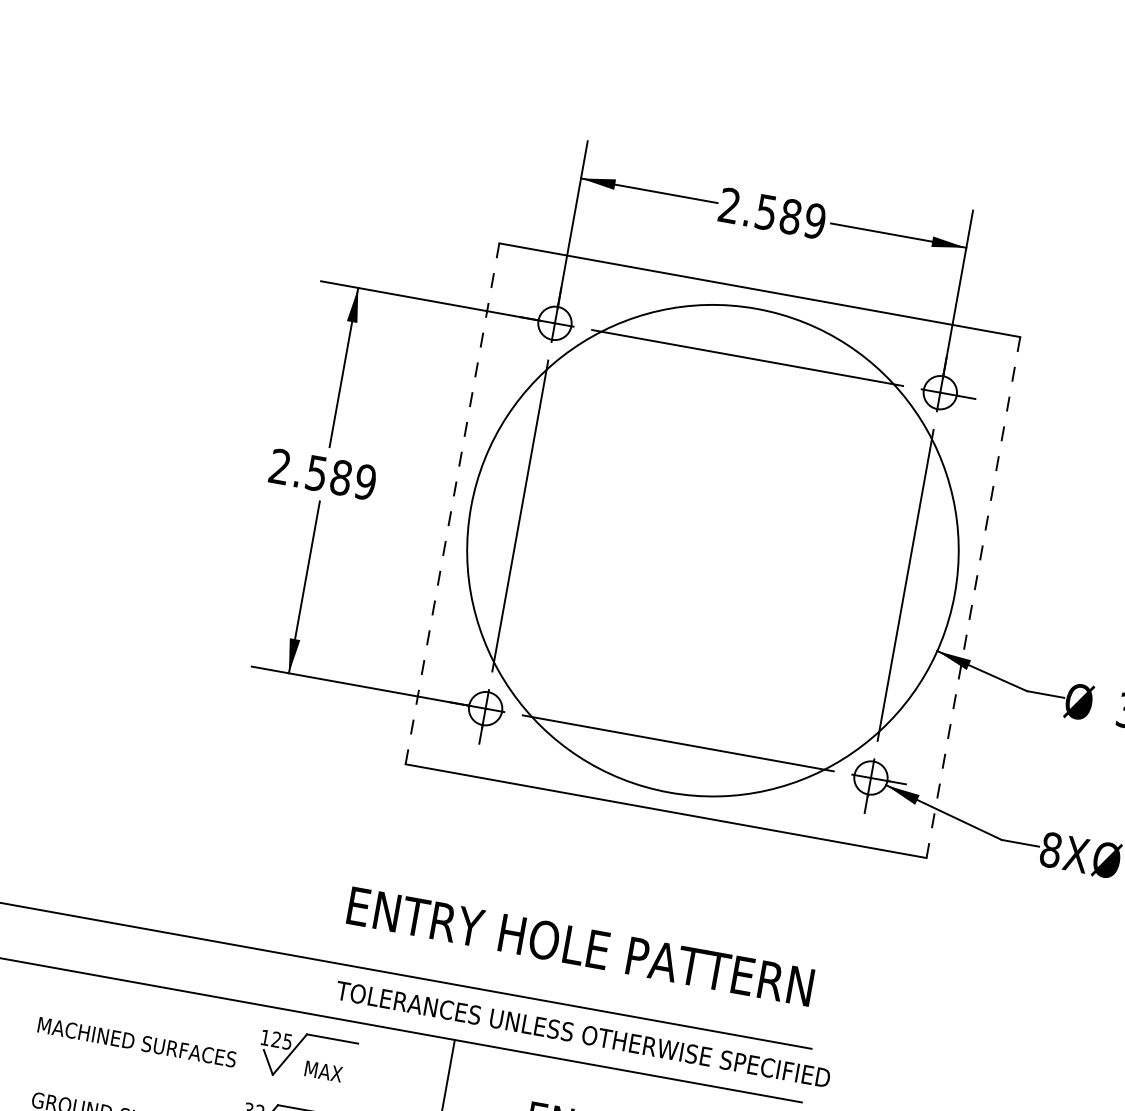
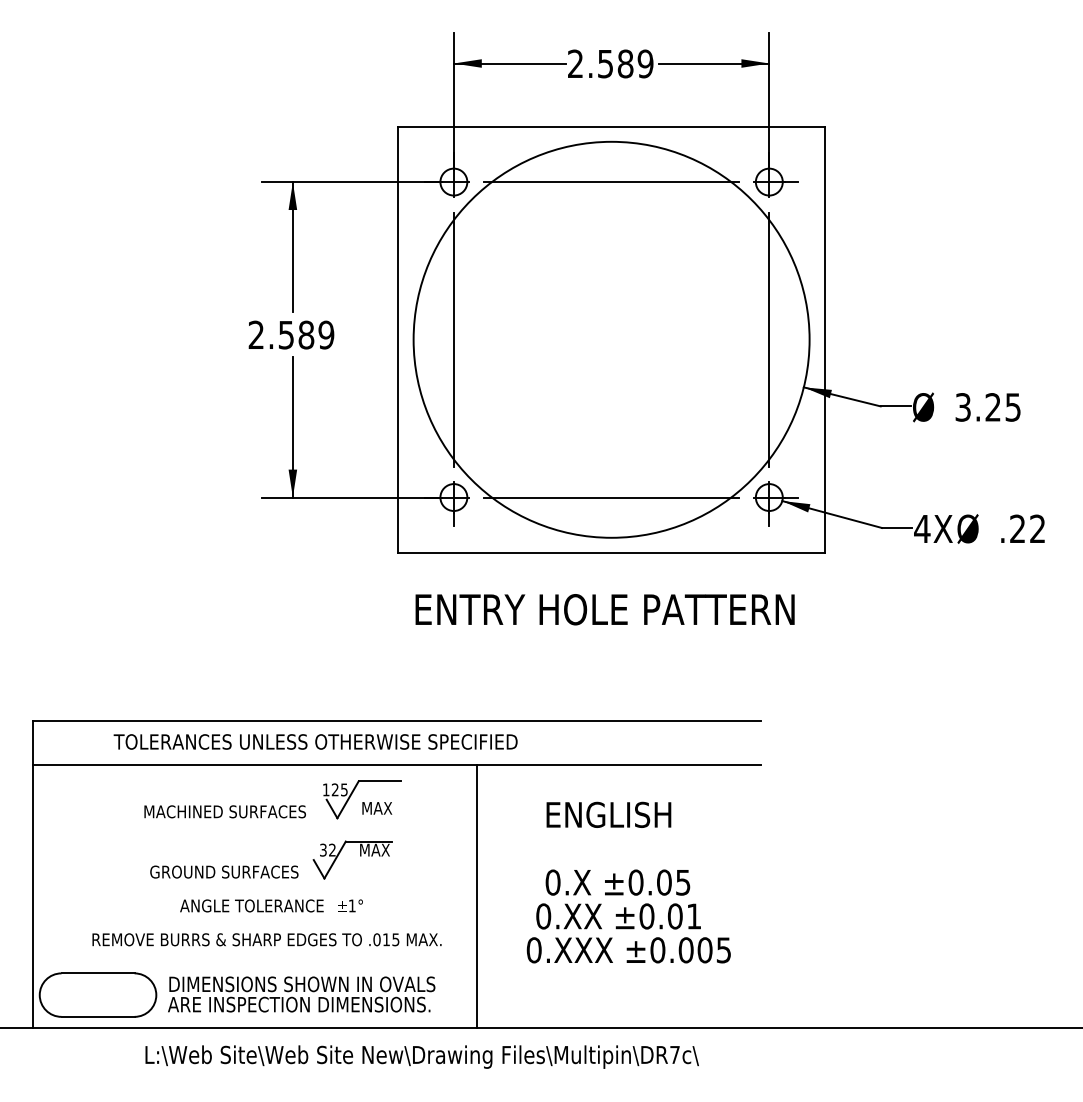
line: (452, 504) -> (398, 340), dashed -> solid
line: (973, 597) -> (824, 339), dashed -> solid
text: (1051, 849) -> (922, 528), 8X -> 4X
text: (579, 946) -> (604, 609), moved
text: (583, 1033) -> (315, 741), moved

